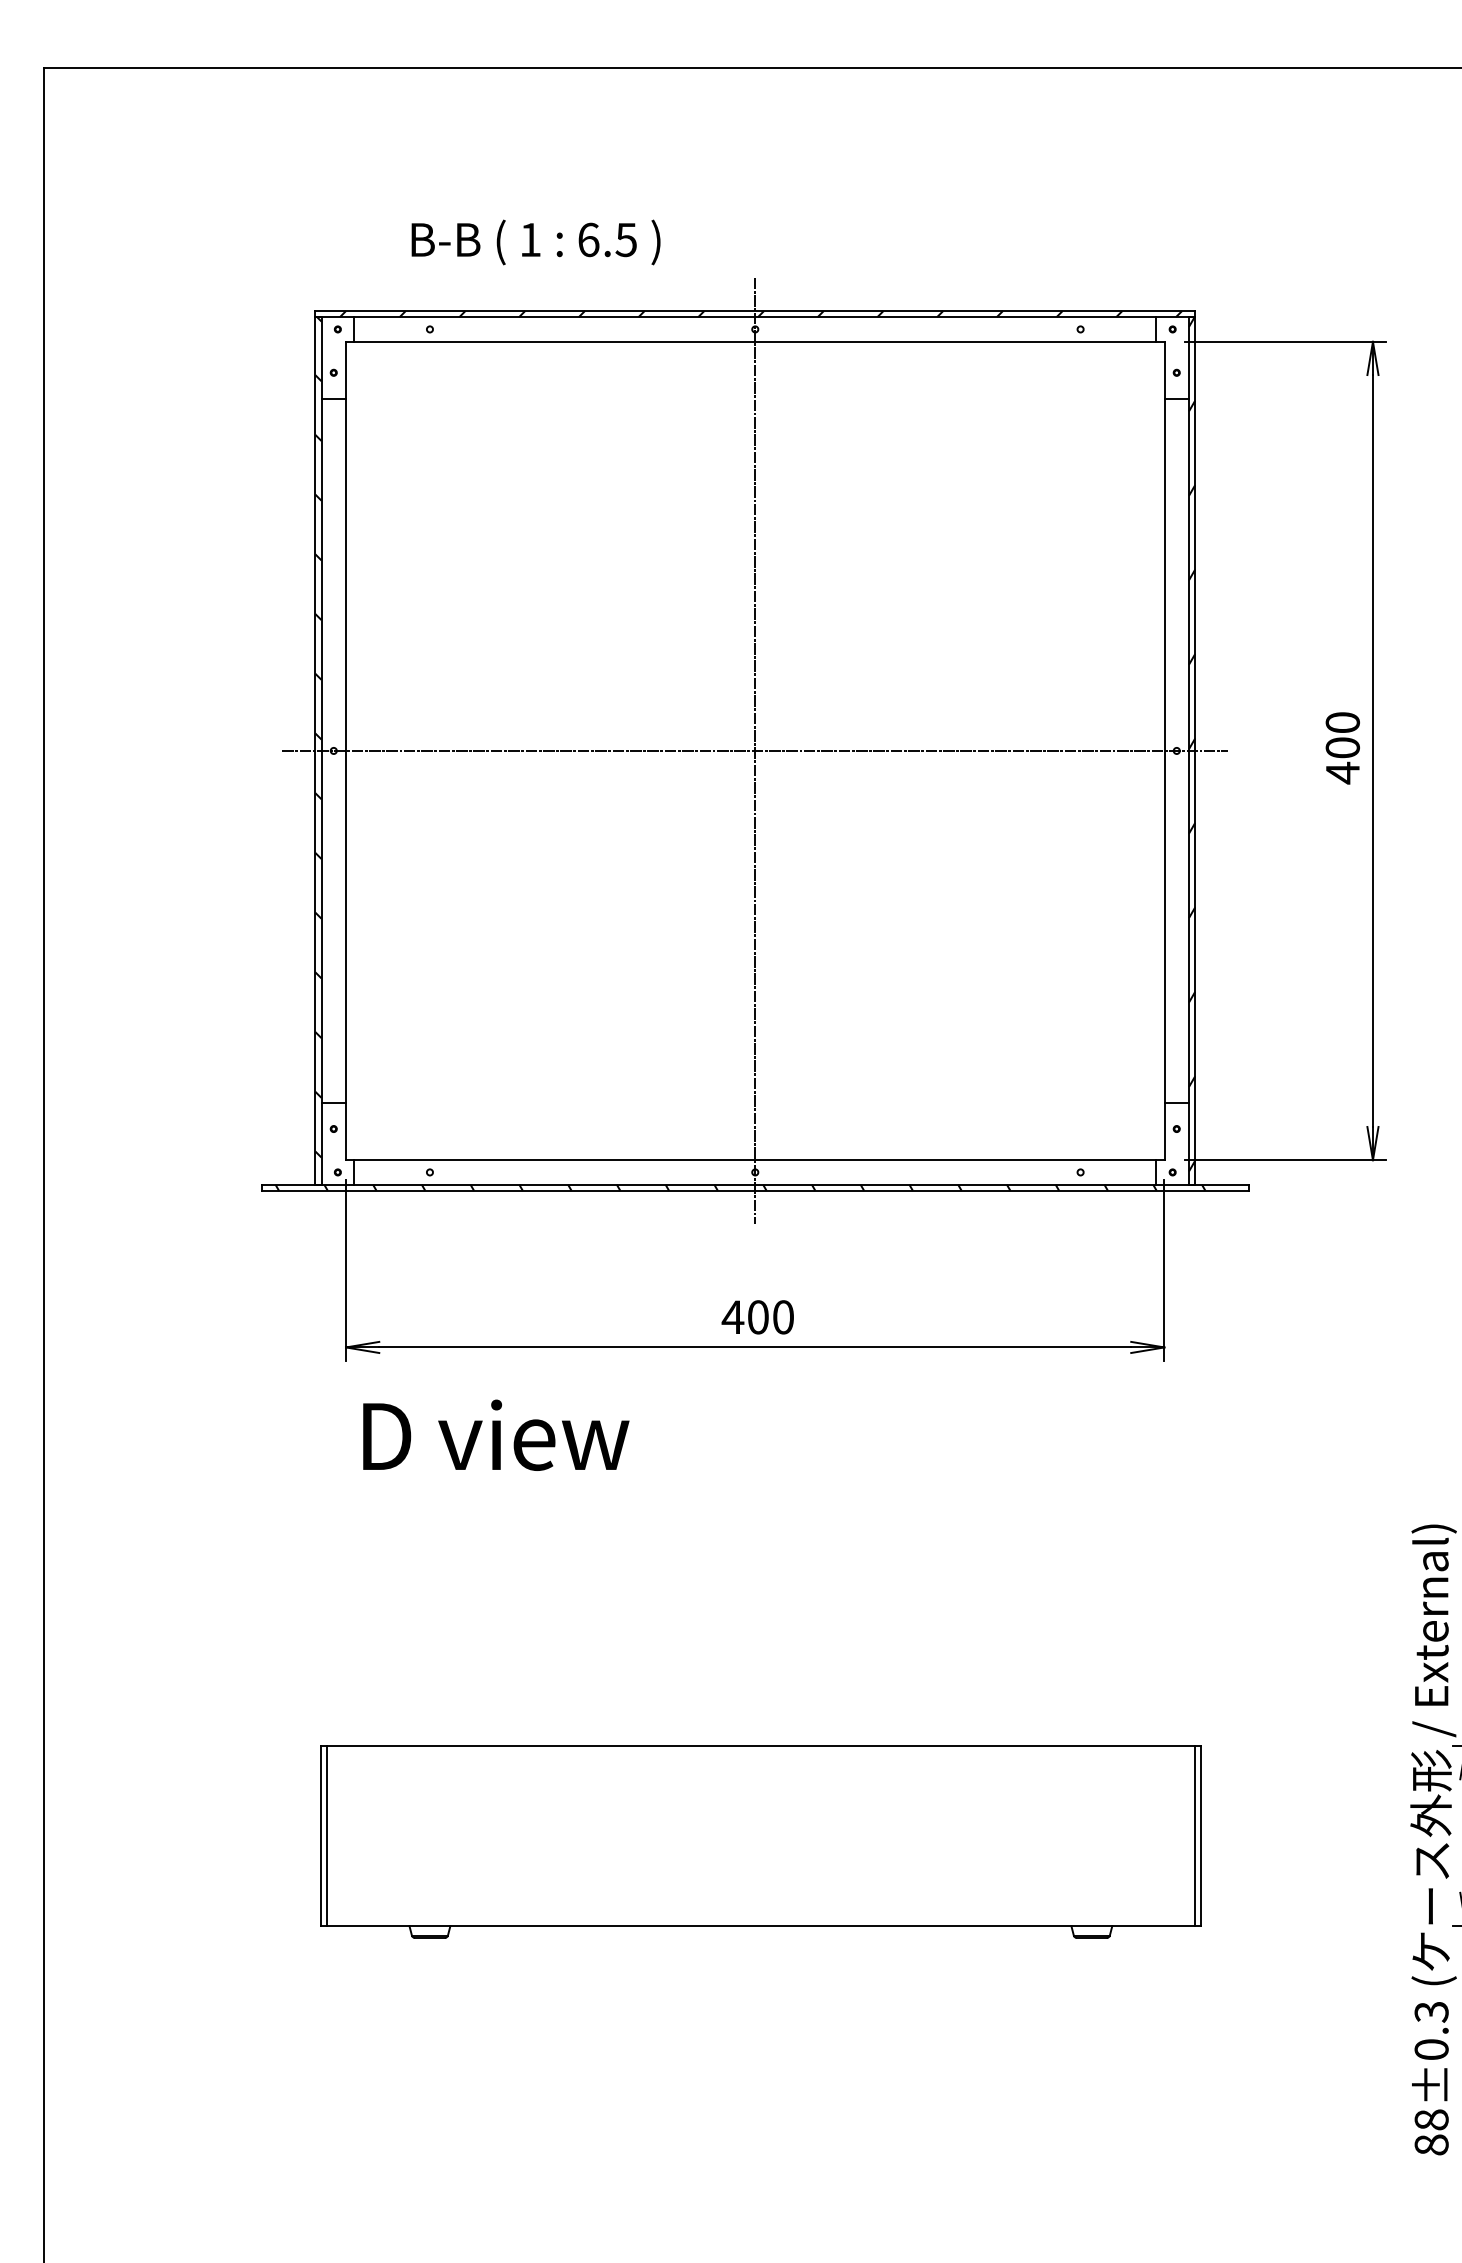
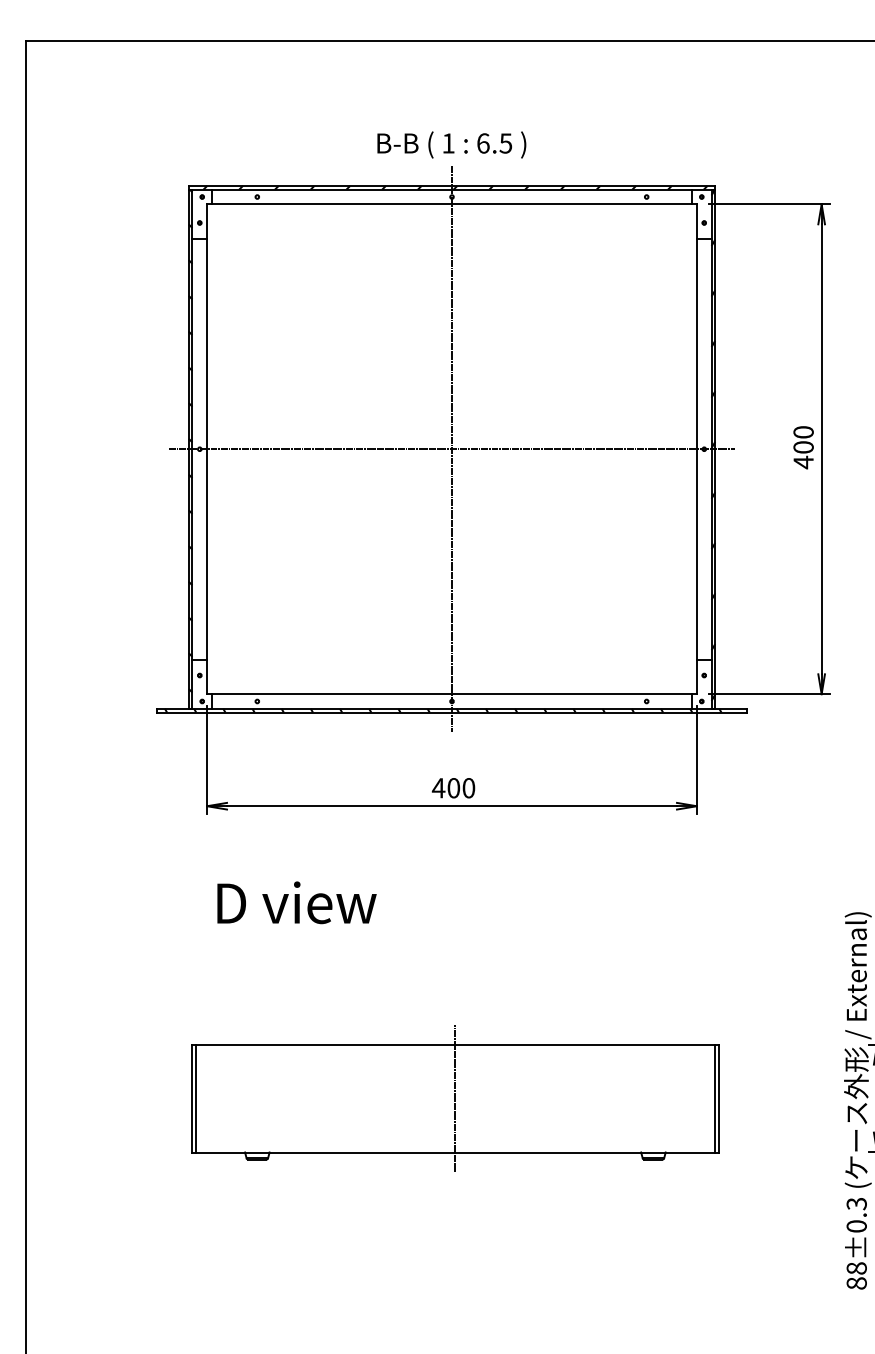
text: (535, 241) -> (451, 144), moved
text: (495, 1434) -> (296, 902), moved
line: (761, 1835) -> (455, 1098), added

